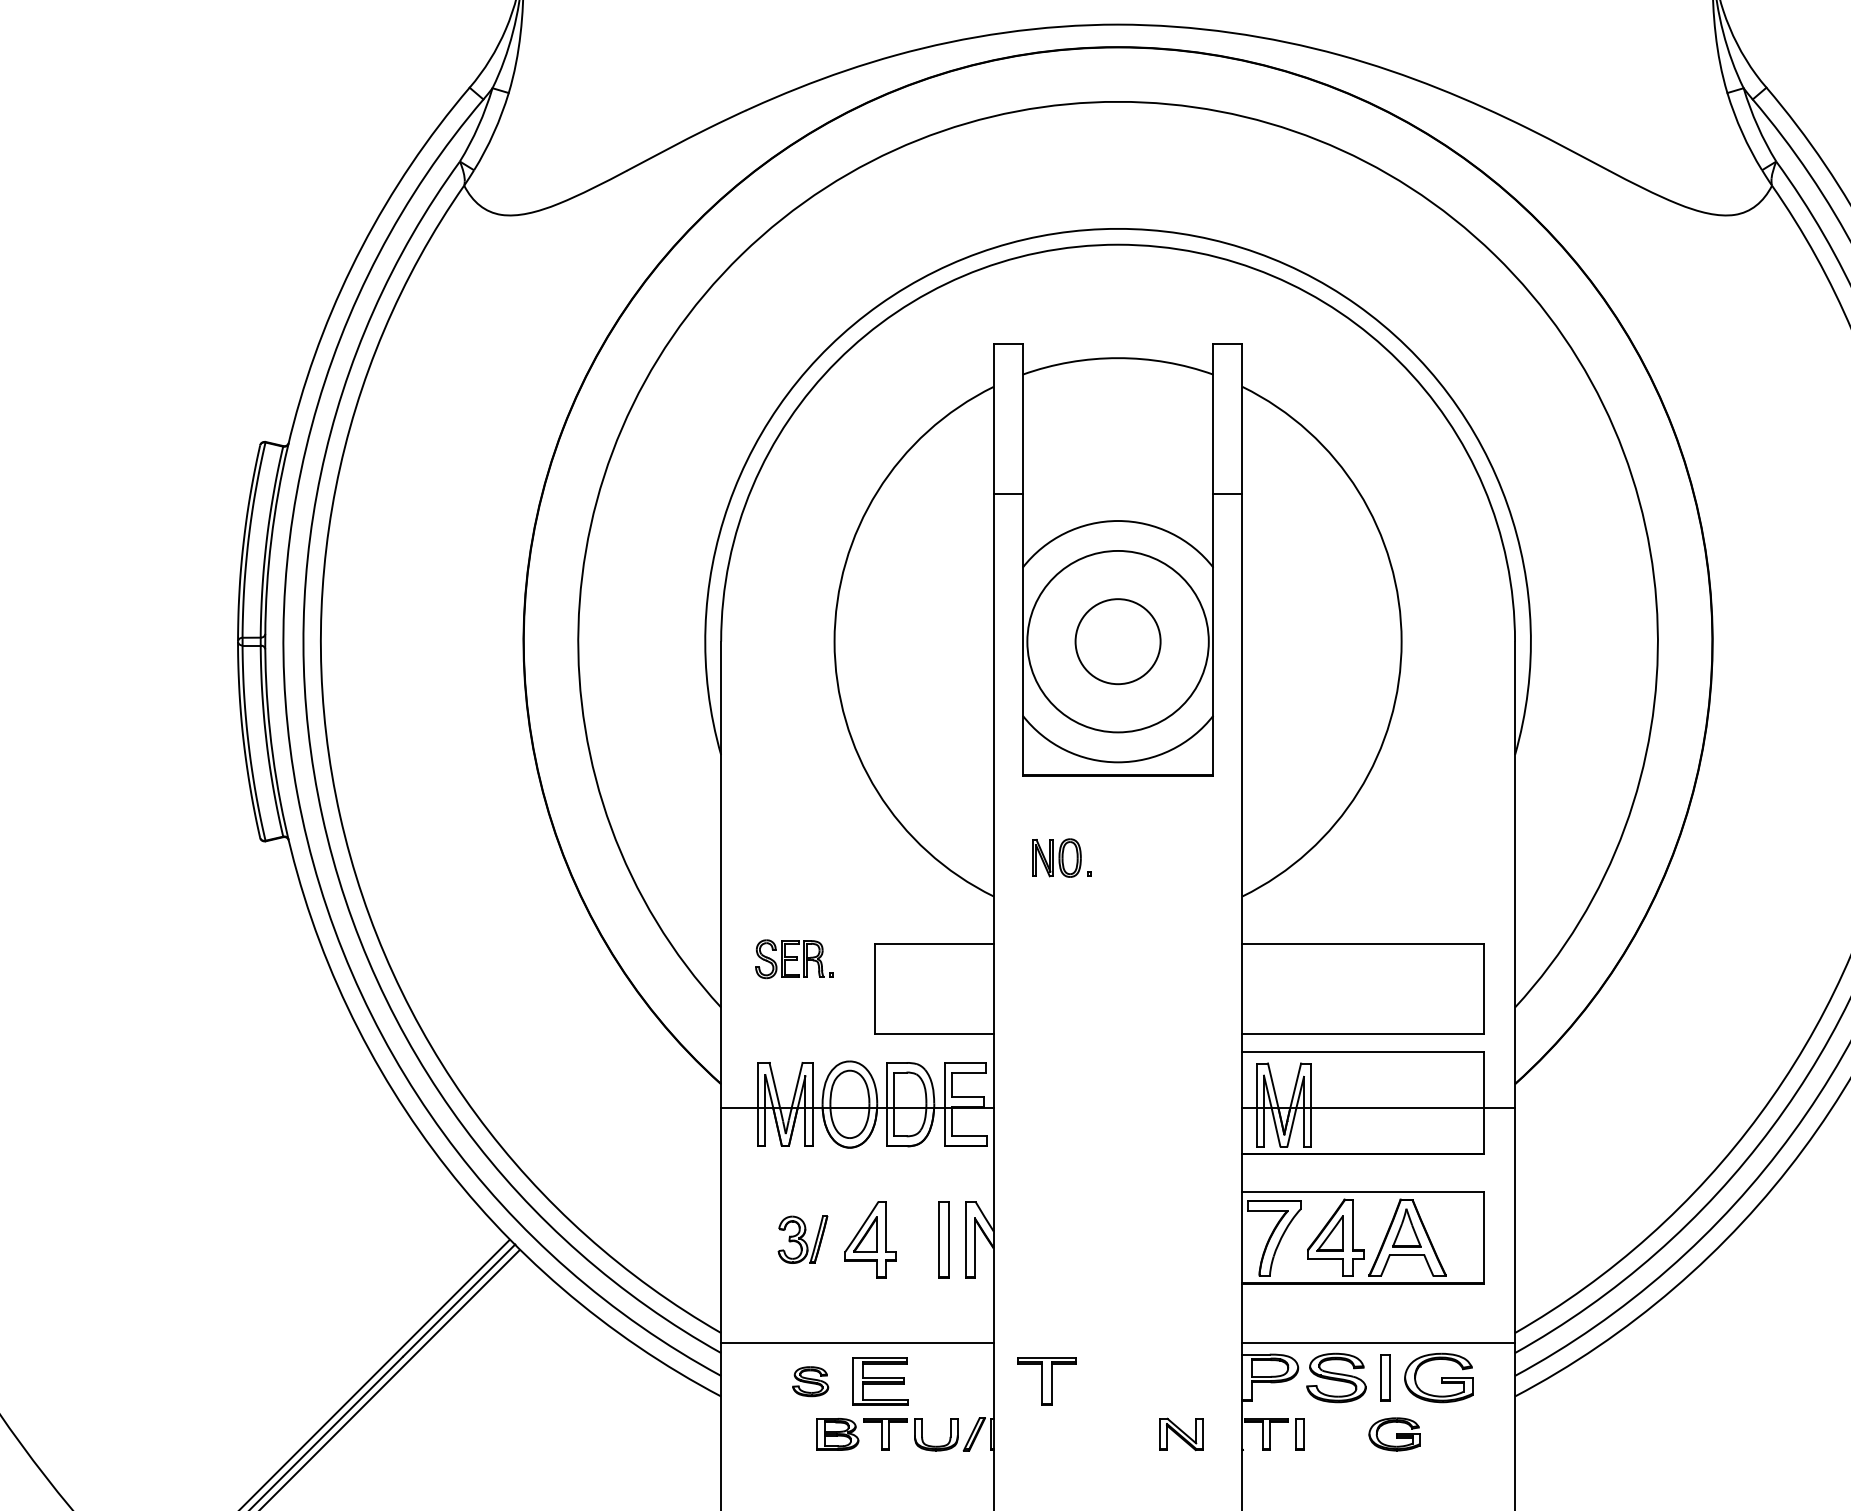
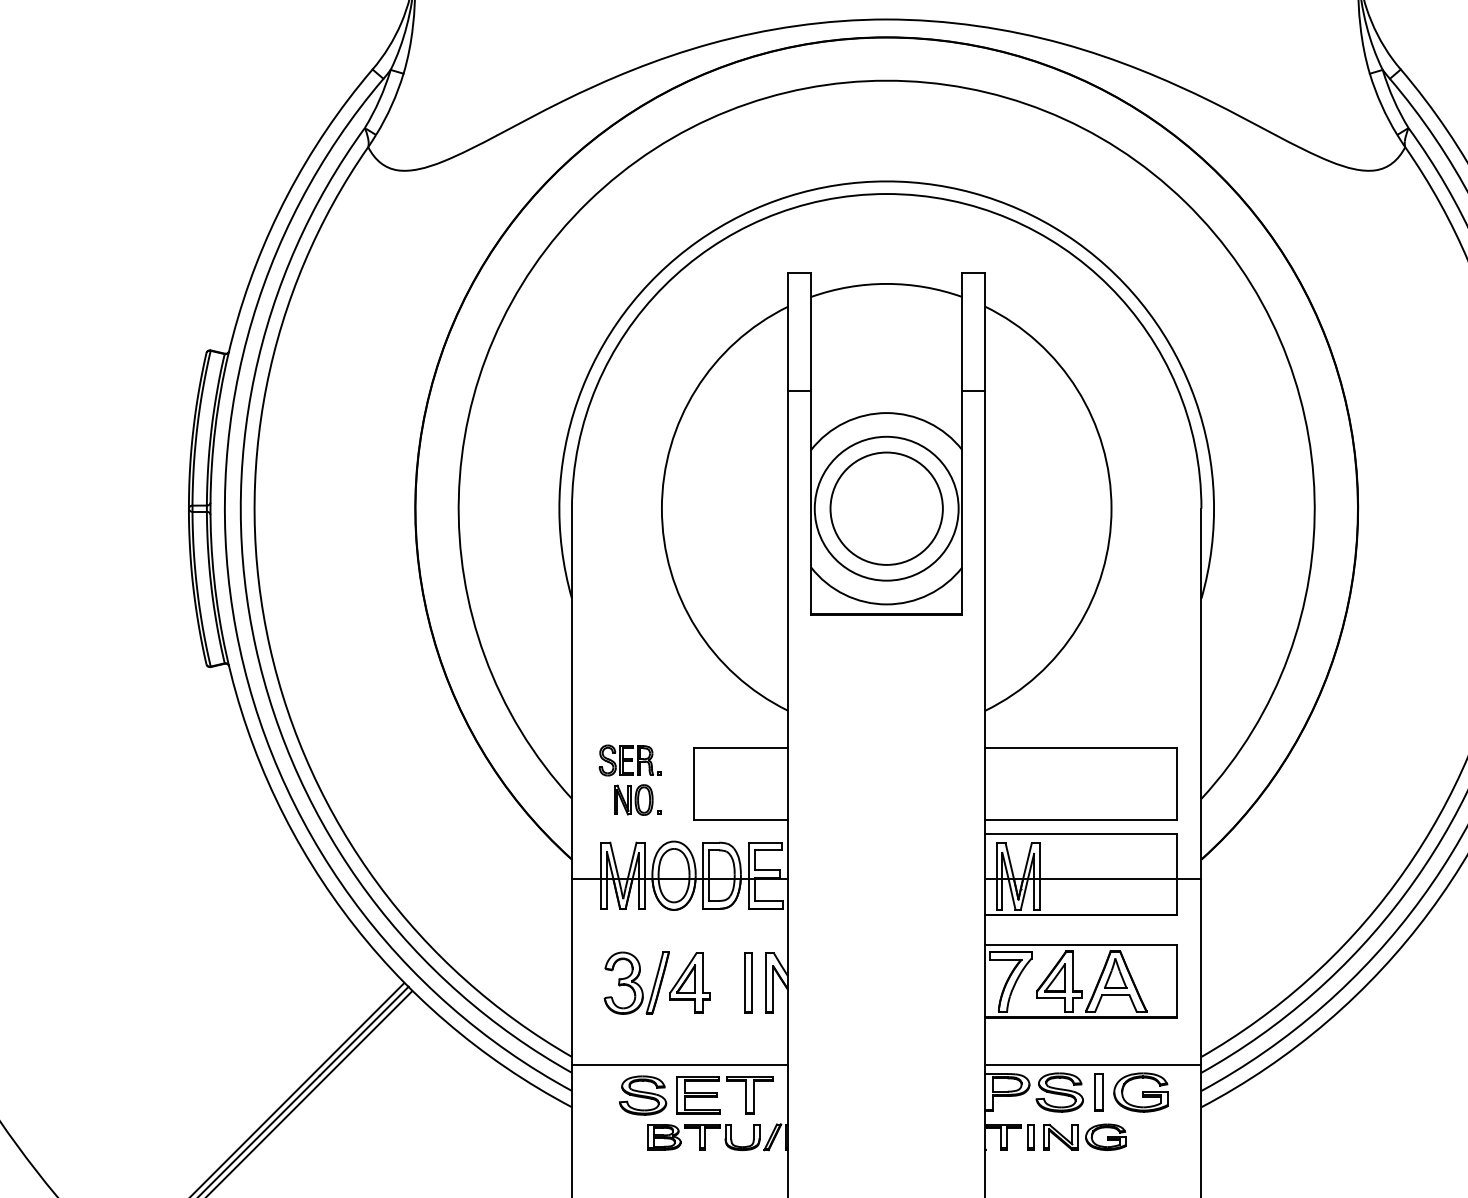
circle: (1117, 641) -> (886, 508), size x1.67
part: (1061, 857) -> (637, 799), moved
part: (802, 1239) -> (636, 982), size x1.67
part: (810, 1381) -> (642, 1095), size x1.67
part: (1046, 1381) -> (749, 1095), moved
part: (1181, 1434) -> (1060, 1137), moved

